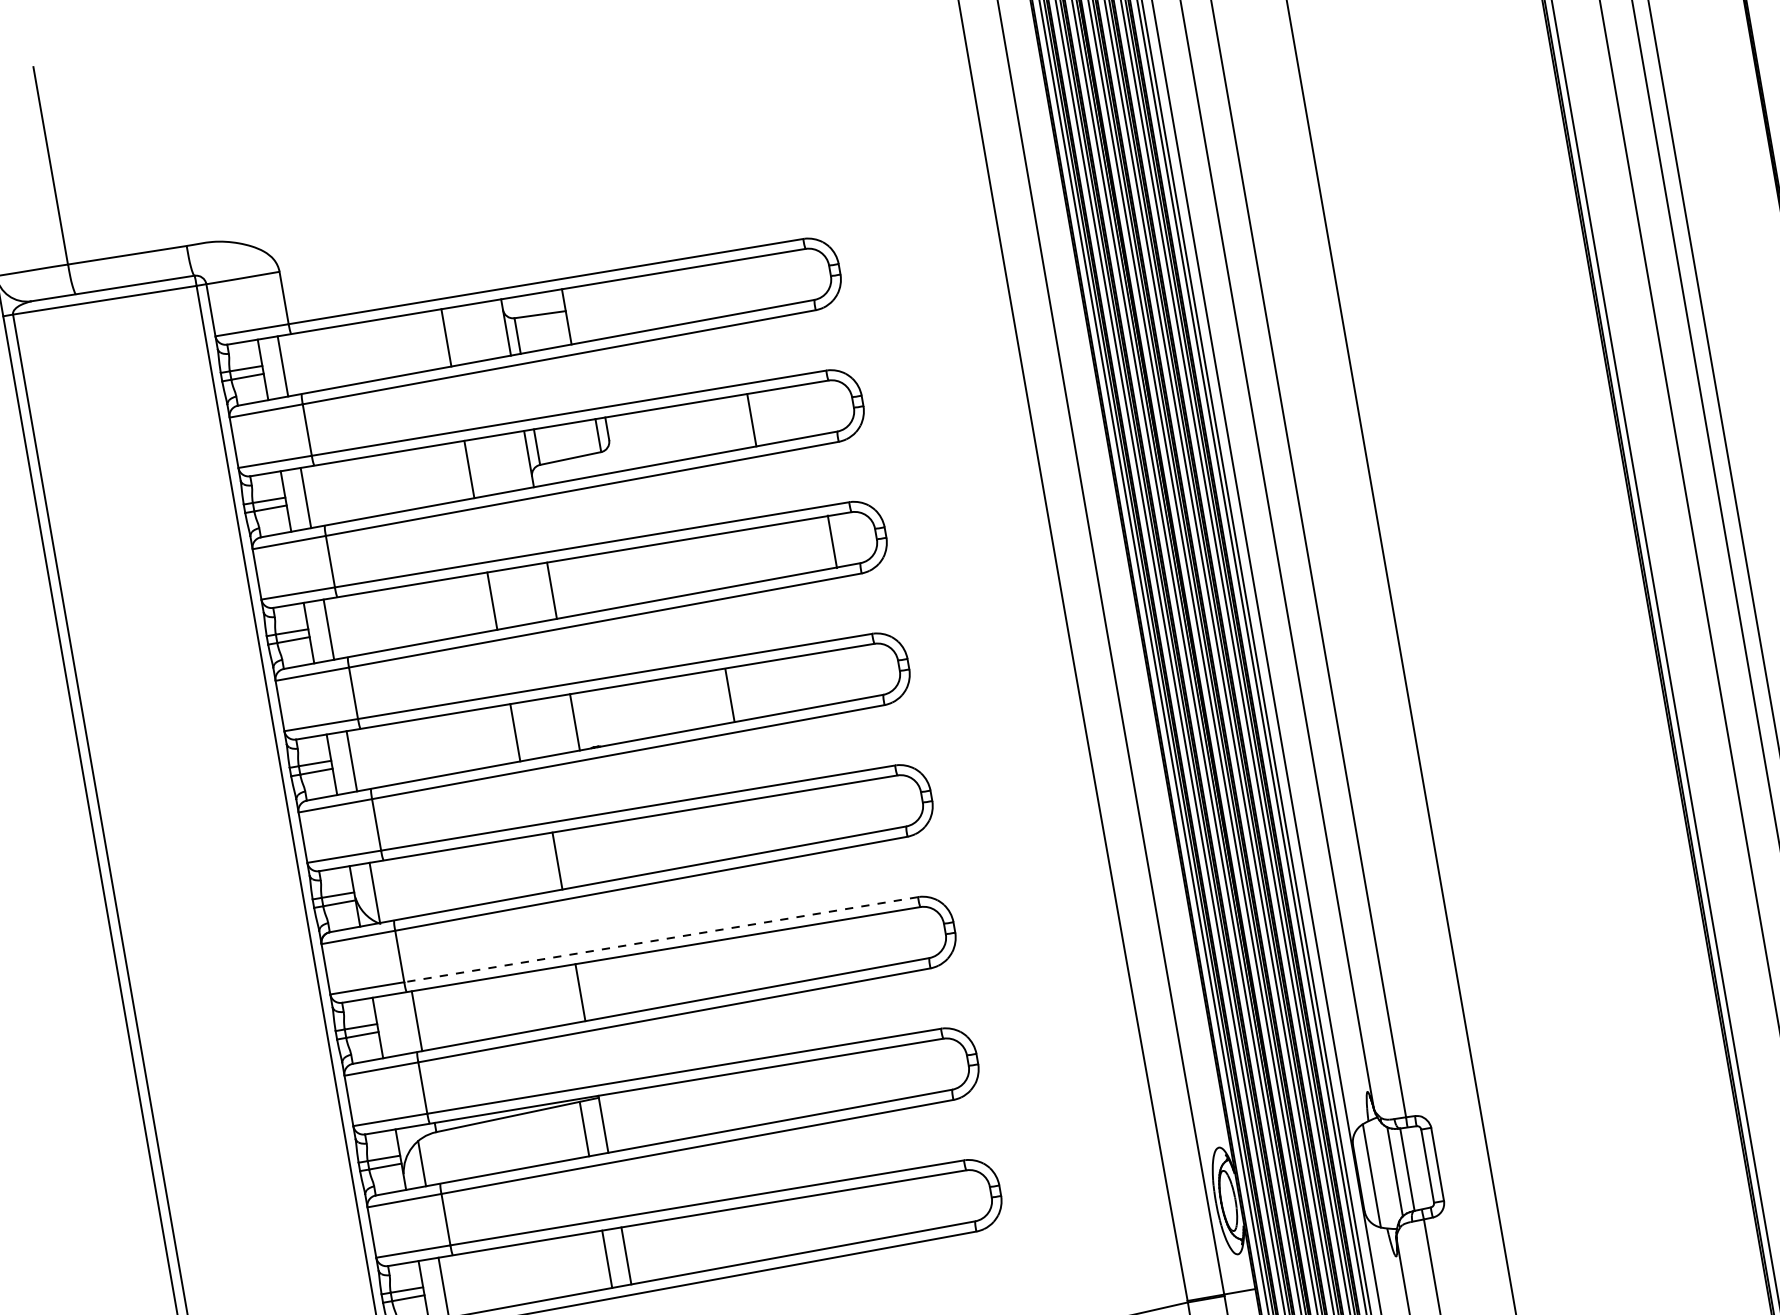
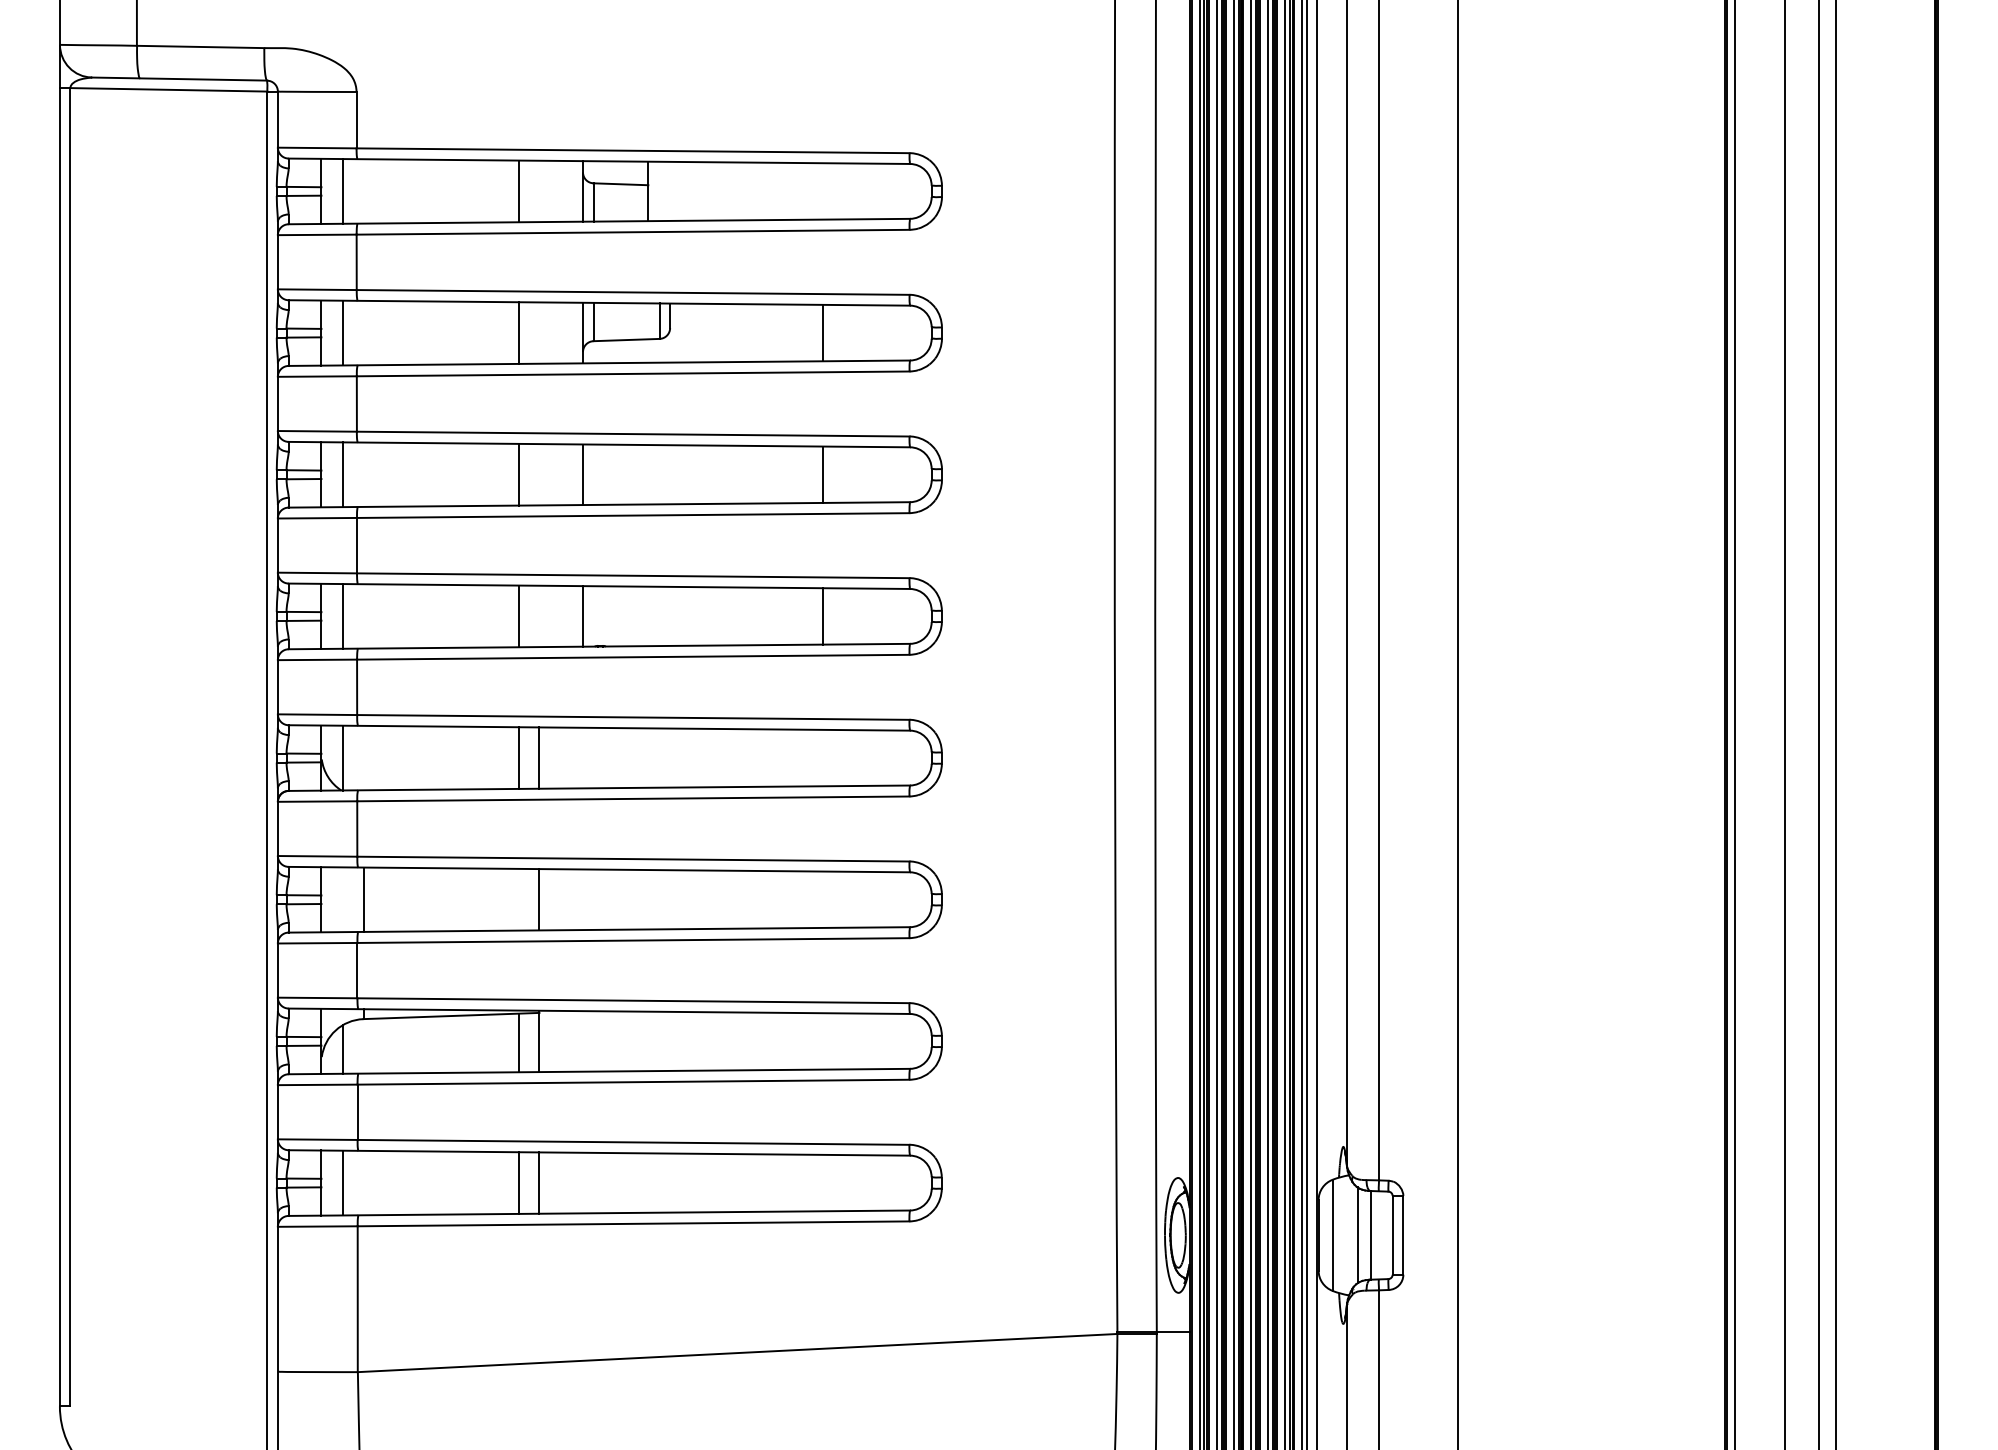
line: (832, 541) -> (822, 474), moved
line: (729, 695) -> (822, 616), moved
line: (537, 863) -> (518, 757), added
line: (660, 940) -> (632, 859), dashed -> solid

